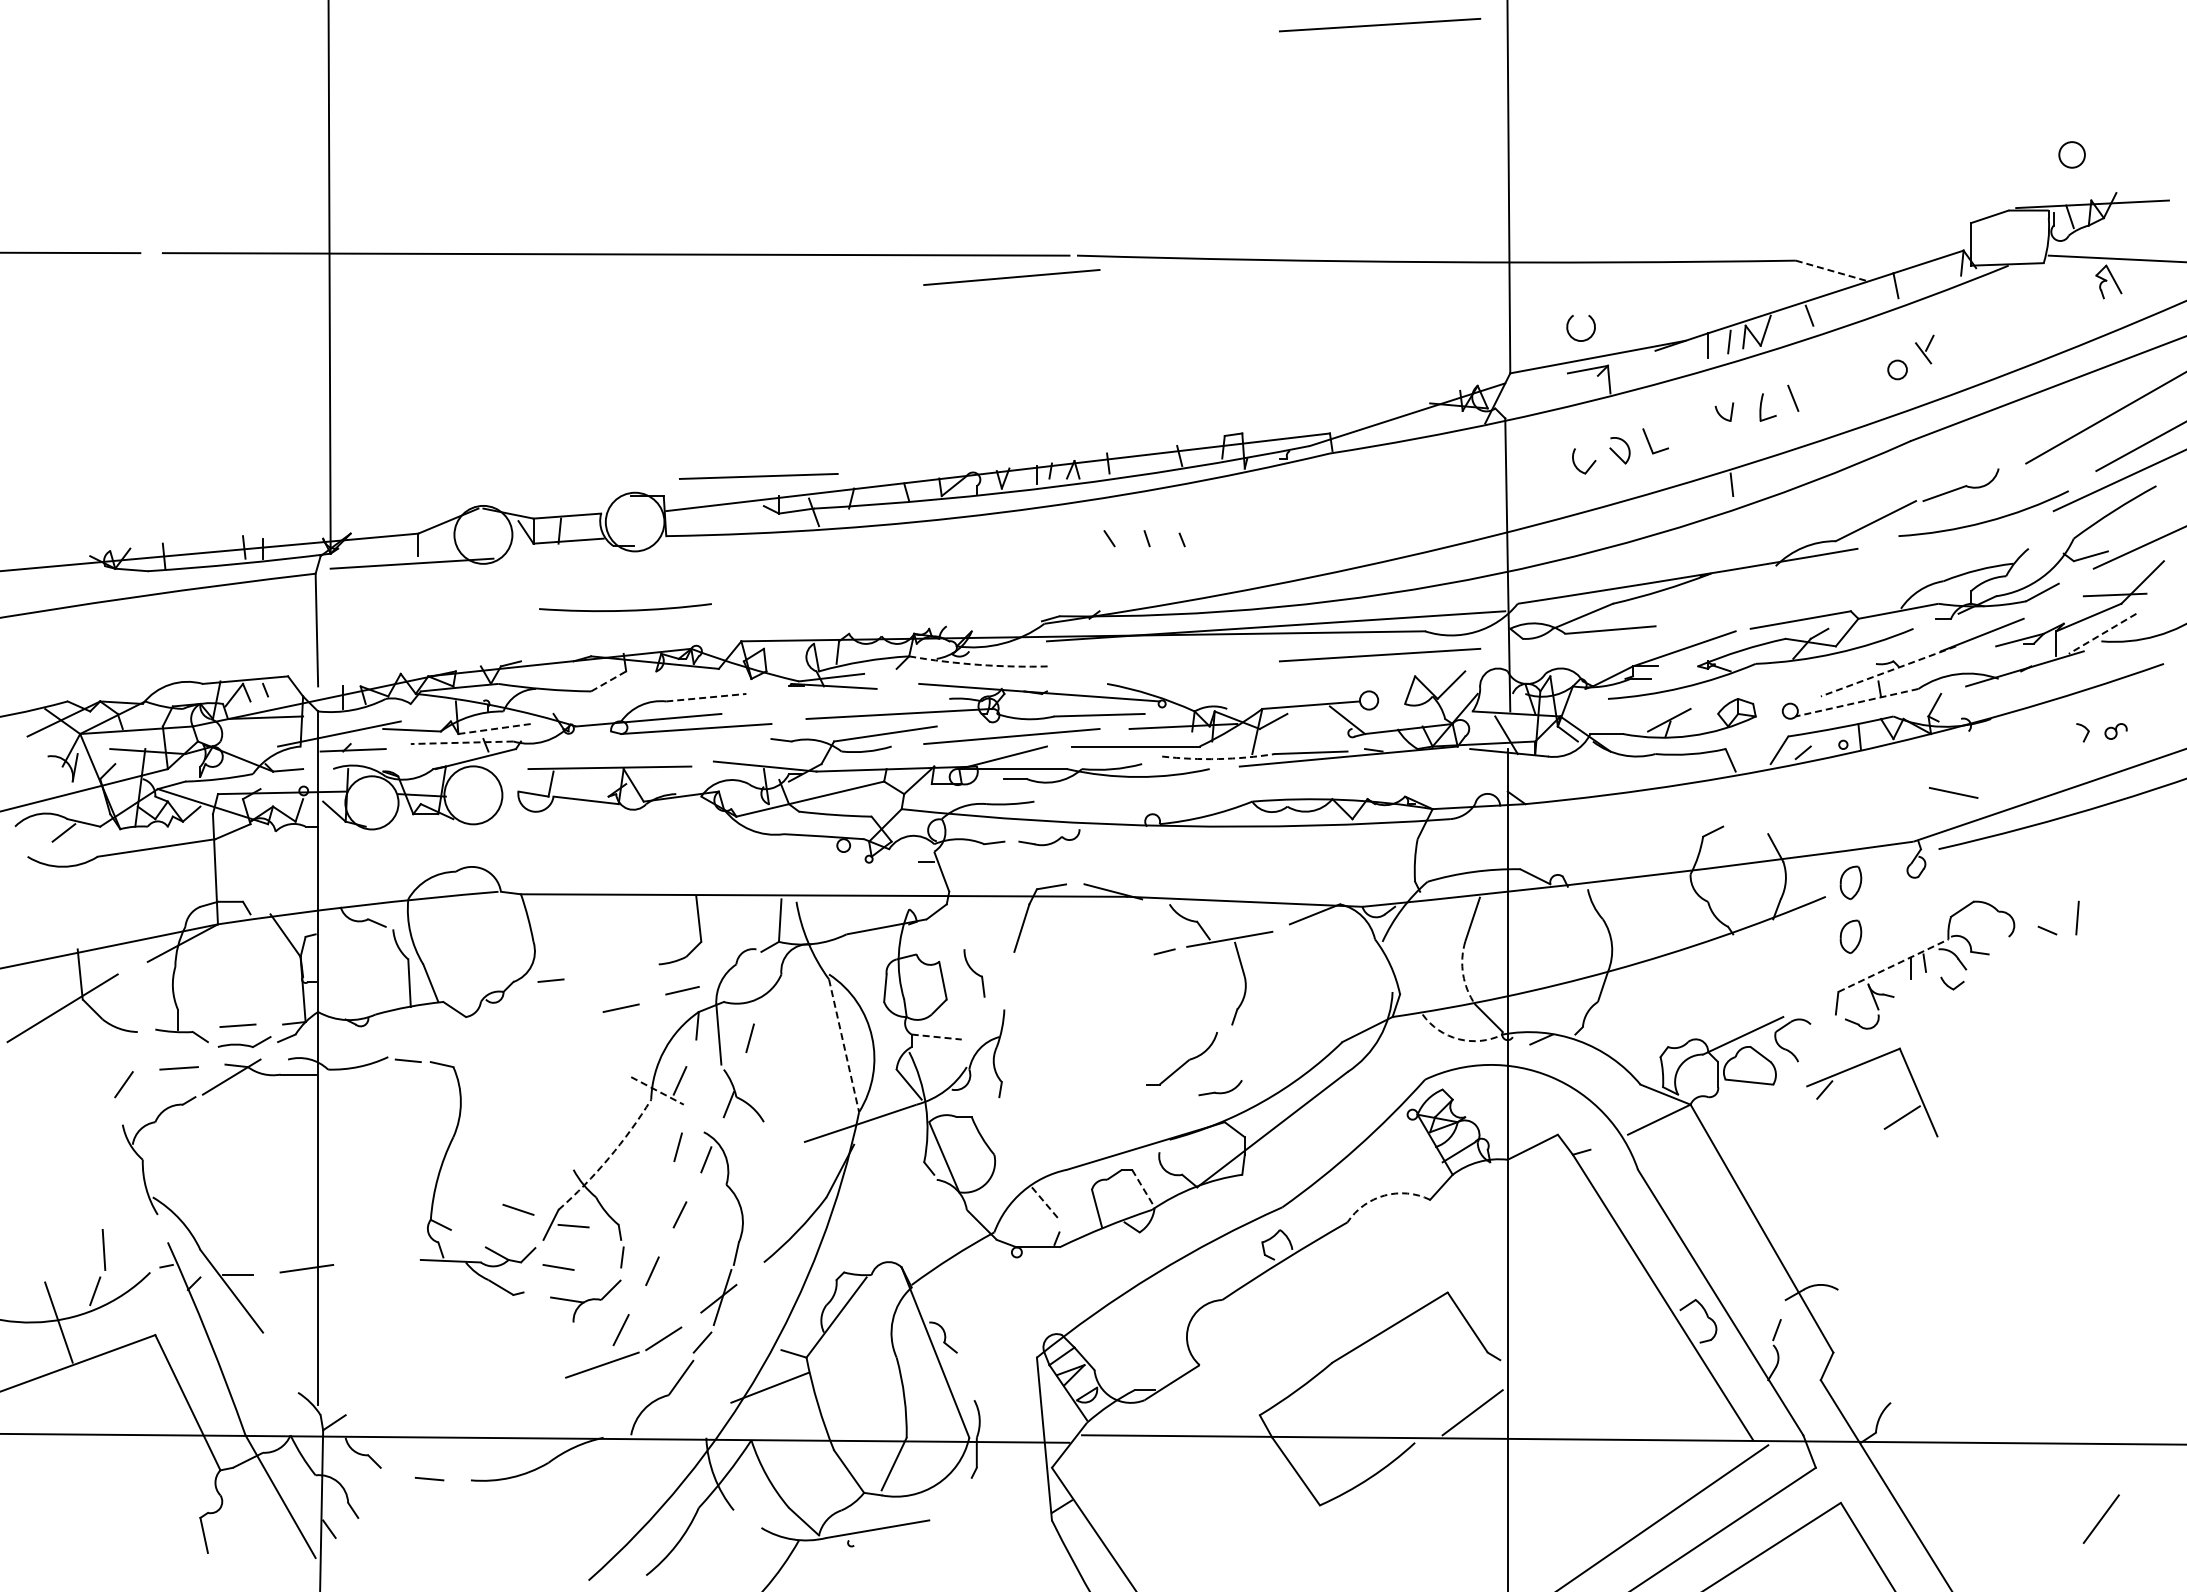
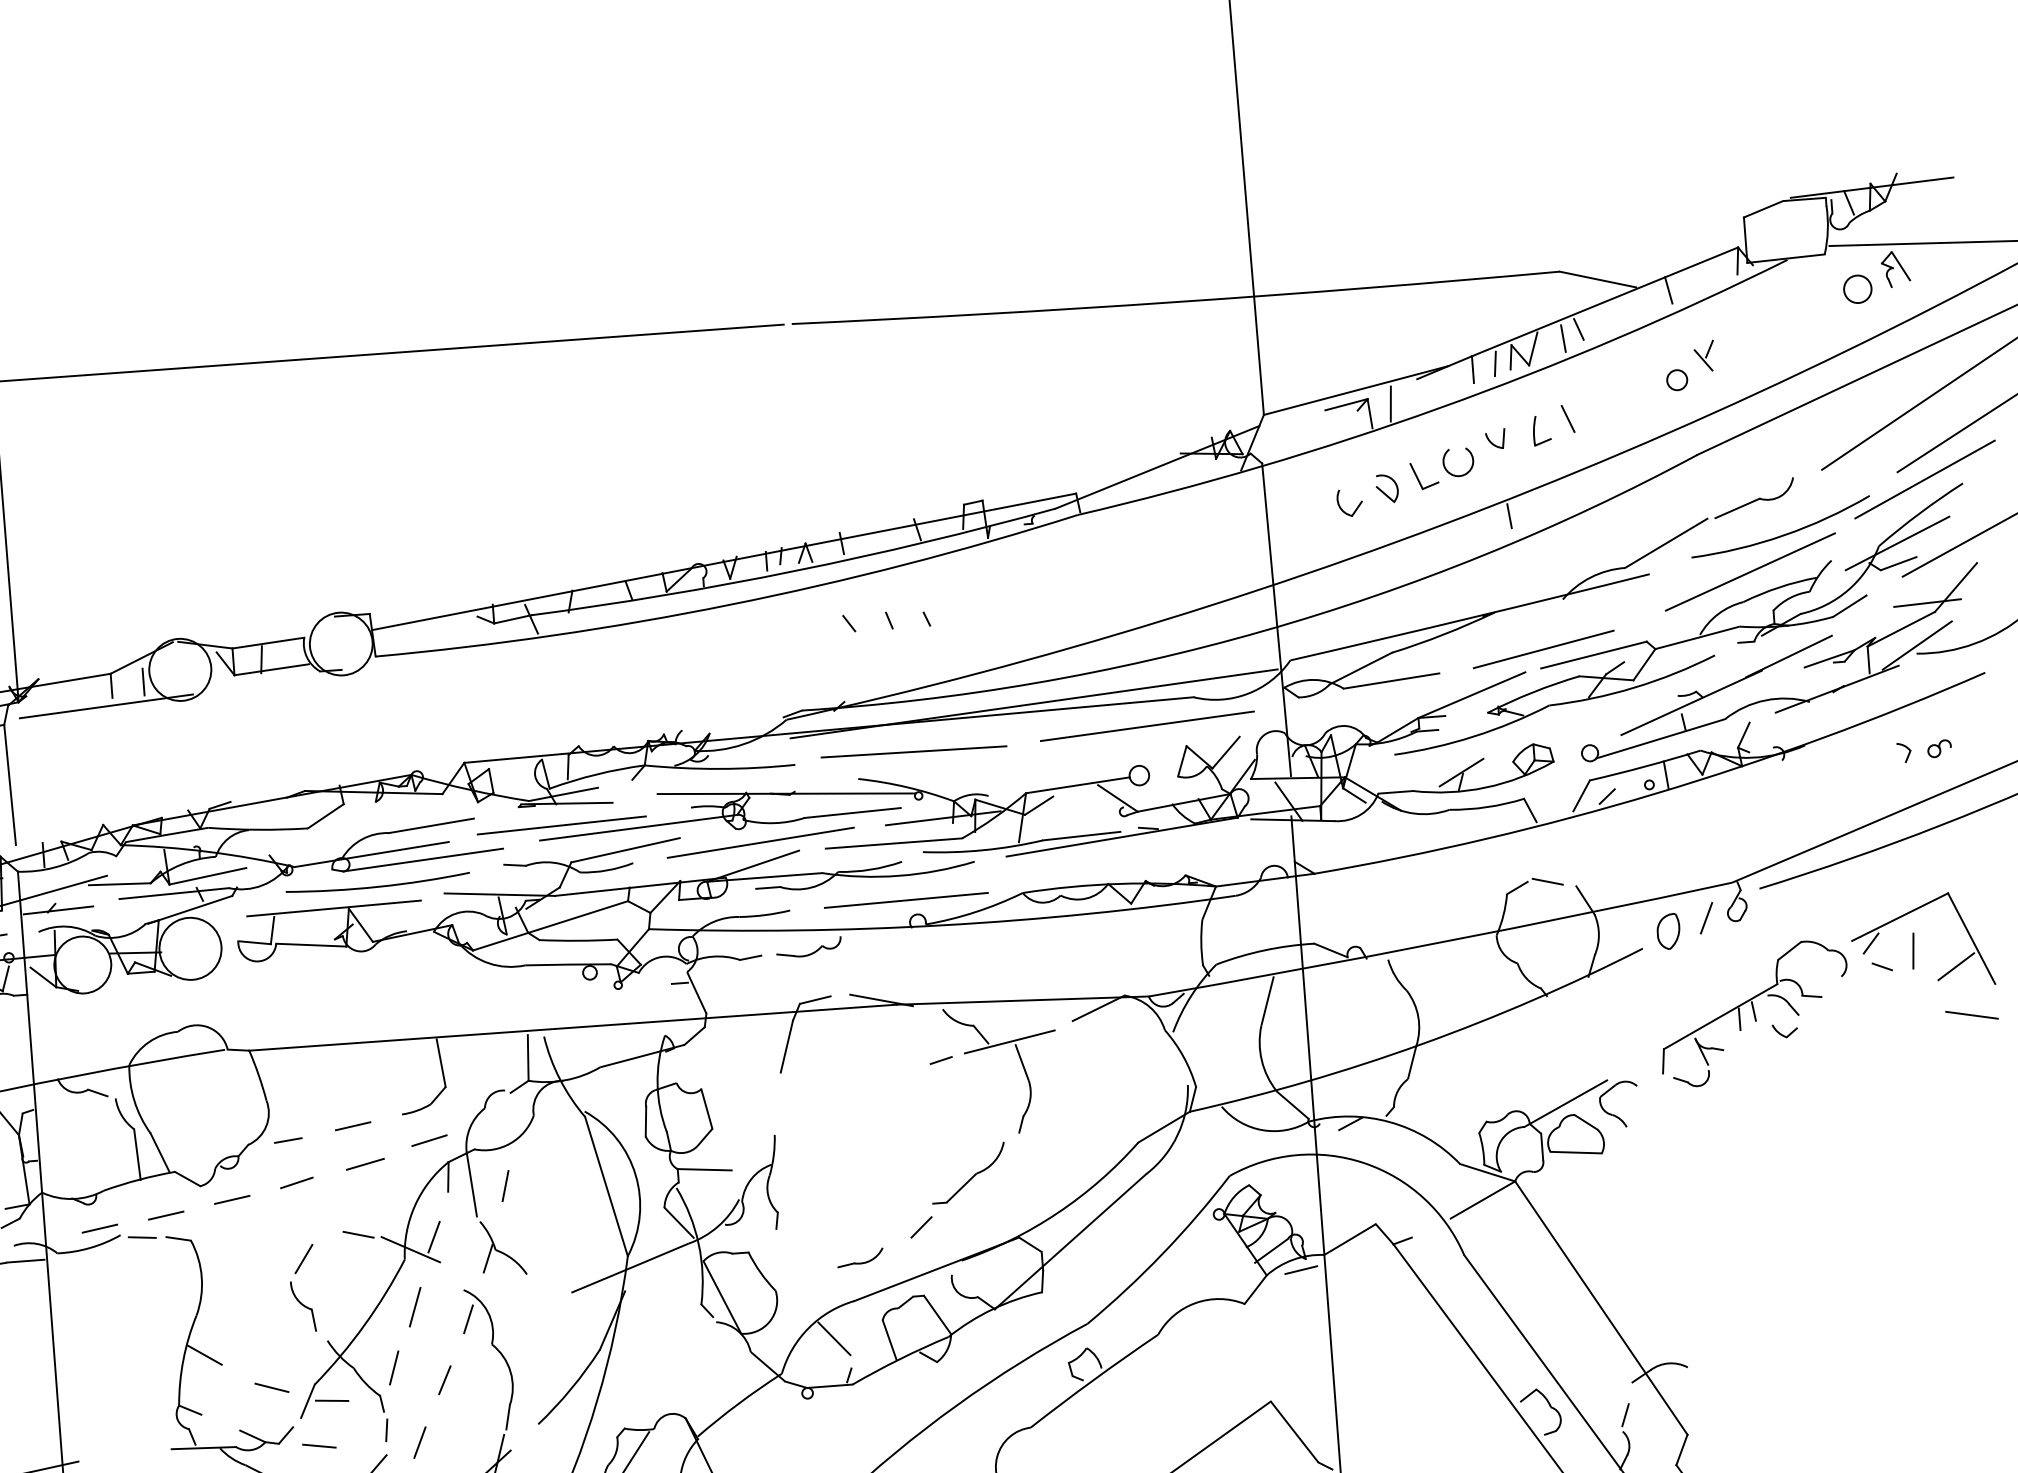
line: (1380, 24) -> (1097, 52), removed
circle: (2071, 154) -> (1857, 288), moved
line: (1831, 270) -> (1598, 279), dashed -> solid
line: (1011, 277) -> (723, 352), removed
line: (1794, 322) -> (1563, 337), added
arc: (1568, 327) -> (1444, 462), moved
line: (1629, 371) -> (1391, 403), added
line: (758, 476) -> (561, 825), moved
line: (2091, 537) -> (1897, 543), added
line: (448, 543) -> (143, 681), added
line: (1951, 553) -> (1749, 571), added
arc: (625, 609) -> (378, 885), moved
line: (1754, 610) -> (1543, 648), added
line: (2102, 634) -> (1917, 646), dashed -> solid
line: (1160, 662) -> (913, 751), added
arc: (979, 664) -> (720, 768), dashed -> solid
line: (1888, 671) -> (1691, 702), dashed -> solid
line: (609, 681) -> (326, 816), dashed -> solid
line: (706, 697) -> (431, 825), dashed -> solid
line: (1857, 702) -> (1661, 738), dashed -> solid
line: (494, 729) -> (207, 876), dashed -> solid
line: (461, 742) -> (173, 893), dashed -> solid
arc: (1218, 759) -> (983, 850), dashed -> solid
line: (1953, 792) -> (1971, 1014), moved
line: (1142, 800) -> (905, 900), added
line: (1741, 827) -> (1547, 881), added
line: (1887, 872) -> (1706, 917), added
part: (1850, 936) -> (1672, 989), removed
line: (1893, 965) -> (1720, 1016), dashed -> solid
line: (612, 971) -> (353, 1125), added
part: (974, 973) -> (303, 1306), moved
arc: (1463, 974) -> (1262, 1060), dashed -> solid
line: (556, 1020) -> (297, 1182), added
line: (494, 1031) -> (232, 1199), added
line: (937, 1037) -> (705, 1170), dashed -> solid
arc: (1459, 1039) -> (1263, 1130), dashed -> solid
line: (431, 1041) -> (165, 1215), added
line: (844, 1046) -> (606, 1187), dashed -> solid
line: (369, 1049) -> (99, 1228), added
part: (1859, 1066) -> (1906, 915), moved
line: (609, 1073) -> (358, 1234), added
part: (1220, 1088) -> (860, 1258), moved
line: (657, 1090) -> (410, 1249), dashed -> solid
line: (557, 1091) -> (304, 1258), added
line: (1134, 1105) -> (921, 1226), added
line: (657, 1144) -> (415, 1306), added
line: (677, 1146) -> (436, 1307), removed
arc: (608, 1158) -> (363, 1325), dashed -> solid
line: (1485, 1171) -> (1301, 1269), added
line: (458, 1174) -> (205, 1354), added
line: (1143, 1188) -> (937, 1314), dashed -> solid
arc: (1384, 1195) -> (1195, 1303), dashed -> solid
line: (633, 1199) -> (393, 1367), added
line: (1046, 1203) -> (835, 1338), dashed -> solid

